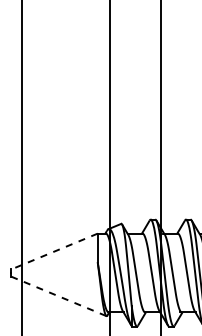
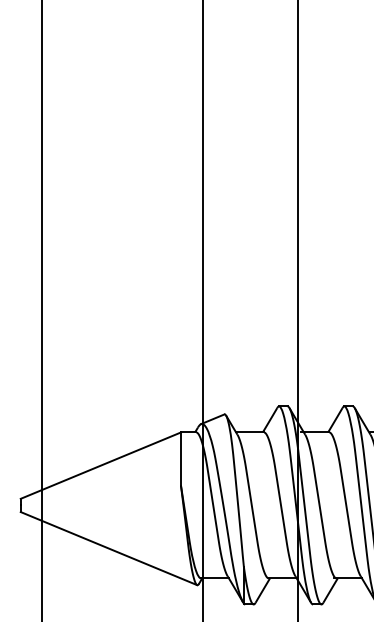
line: (54, 251) -> (100, 465), dashed -> solid
line: (58, 296) -> (108, 548), dashed -> solid

